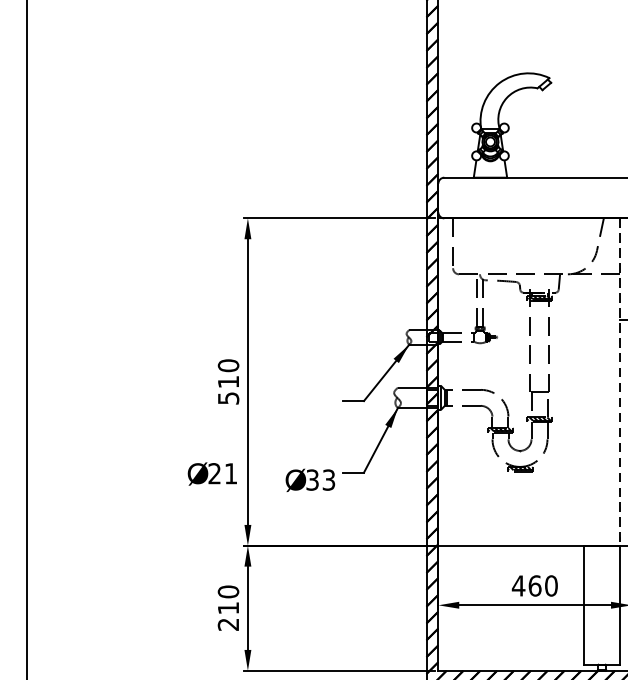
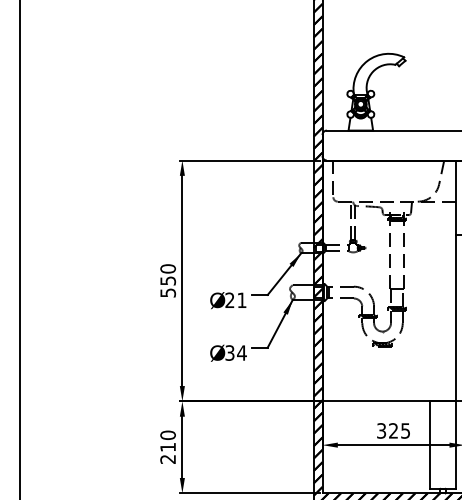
text: (229, 381) -> (168, 280), 510 -> 550
line: (620, 382) -> (456, 281), dashed -> solid
text: (212, 473) -> (228, 300), moved
text: (328, 479) -> (241, 352), 33 -> 34
text: (534, 585) -> (393, 430), 460 -> 325

